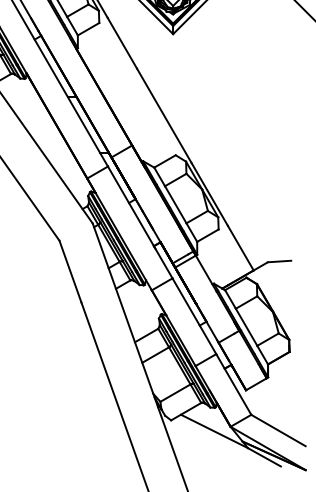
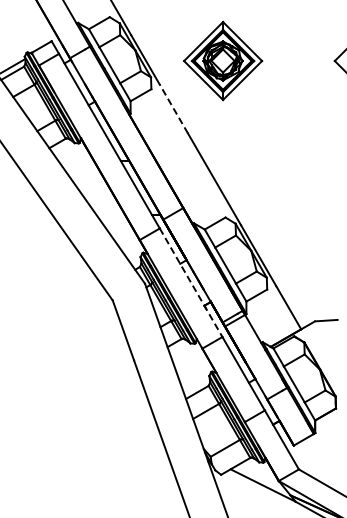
line: (122, 42) -> (173, 108), solid -> dashed
line: (140, 222) -> (191, 282), solid -> dashed

